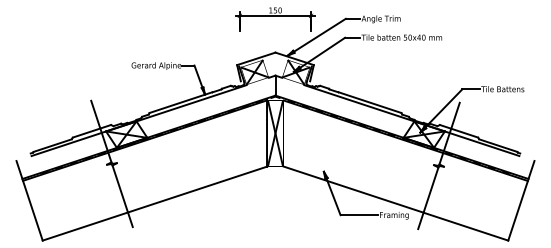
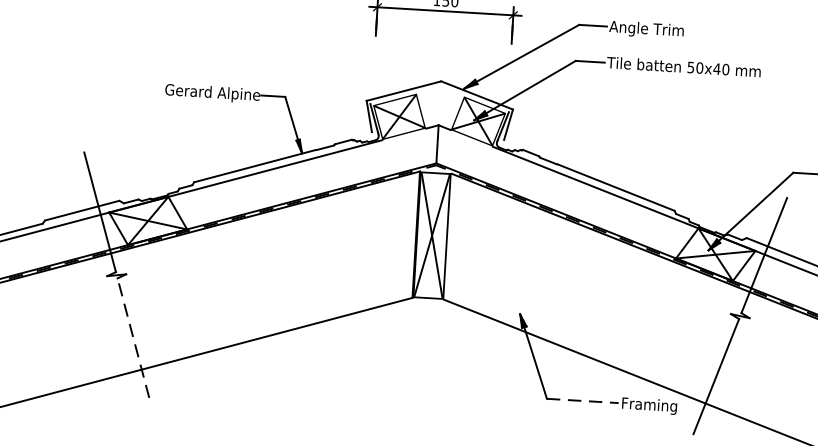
line: (122, 195) -> (133, 336), solid -> dashed
line: (359, 215) -> (583, 401), solid -> dashed

